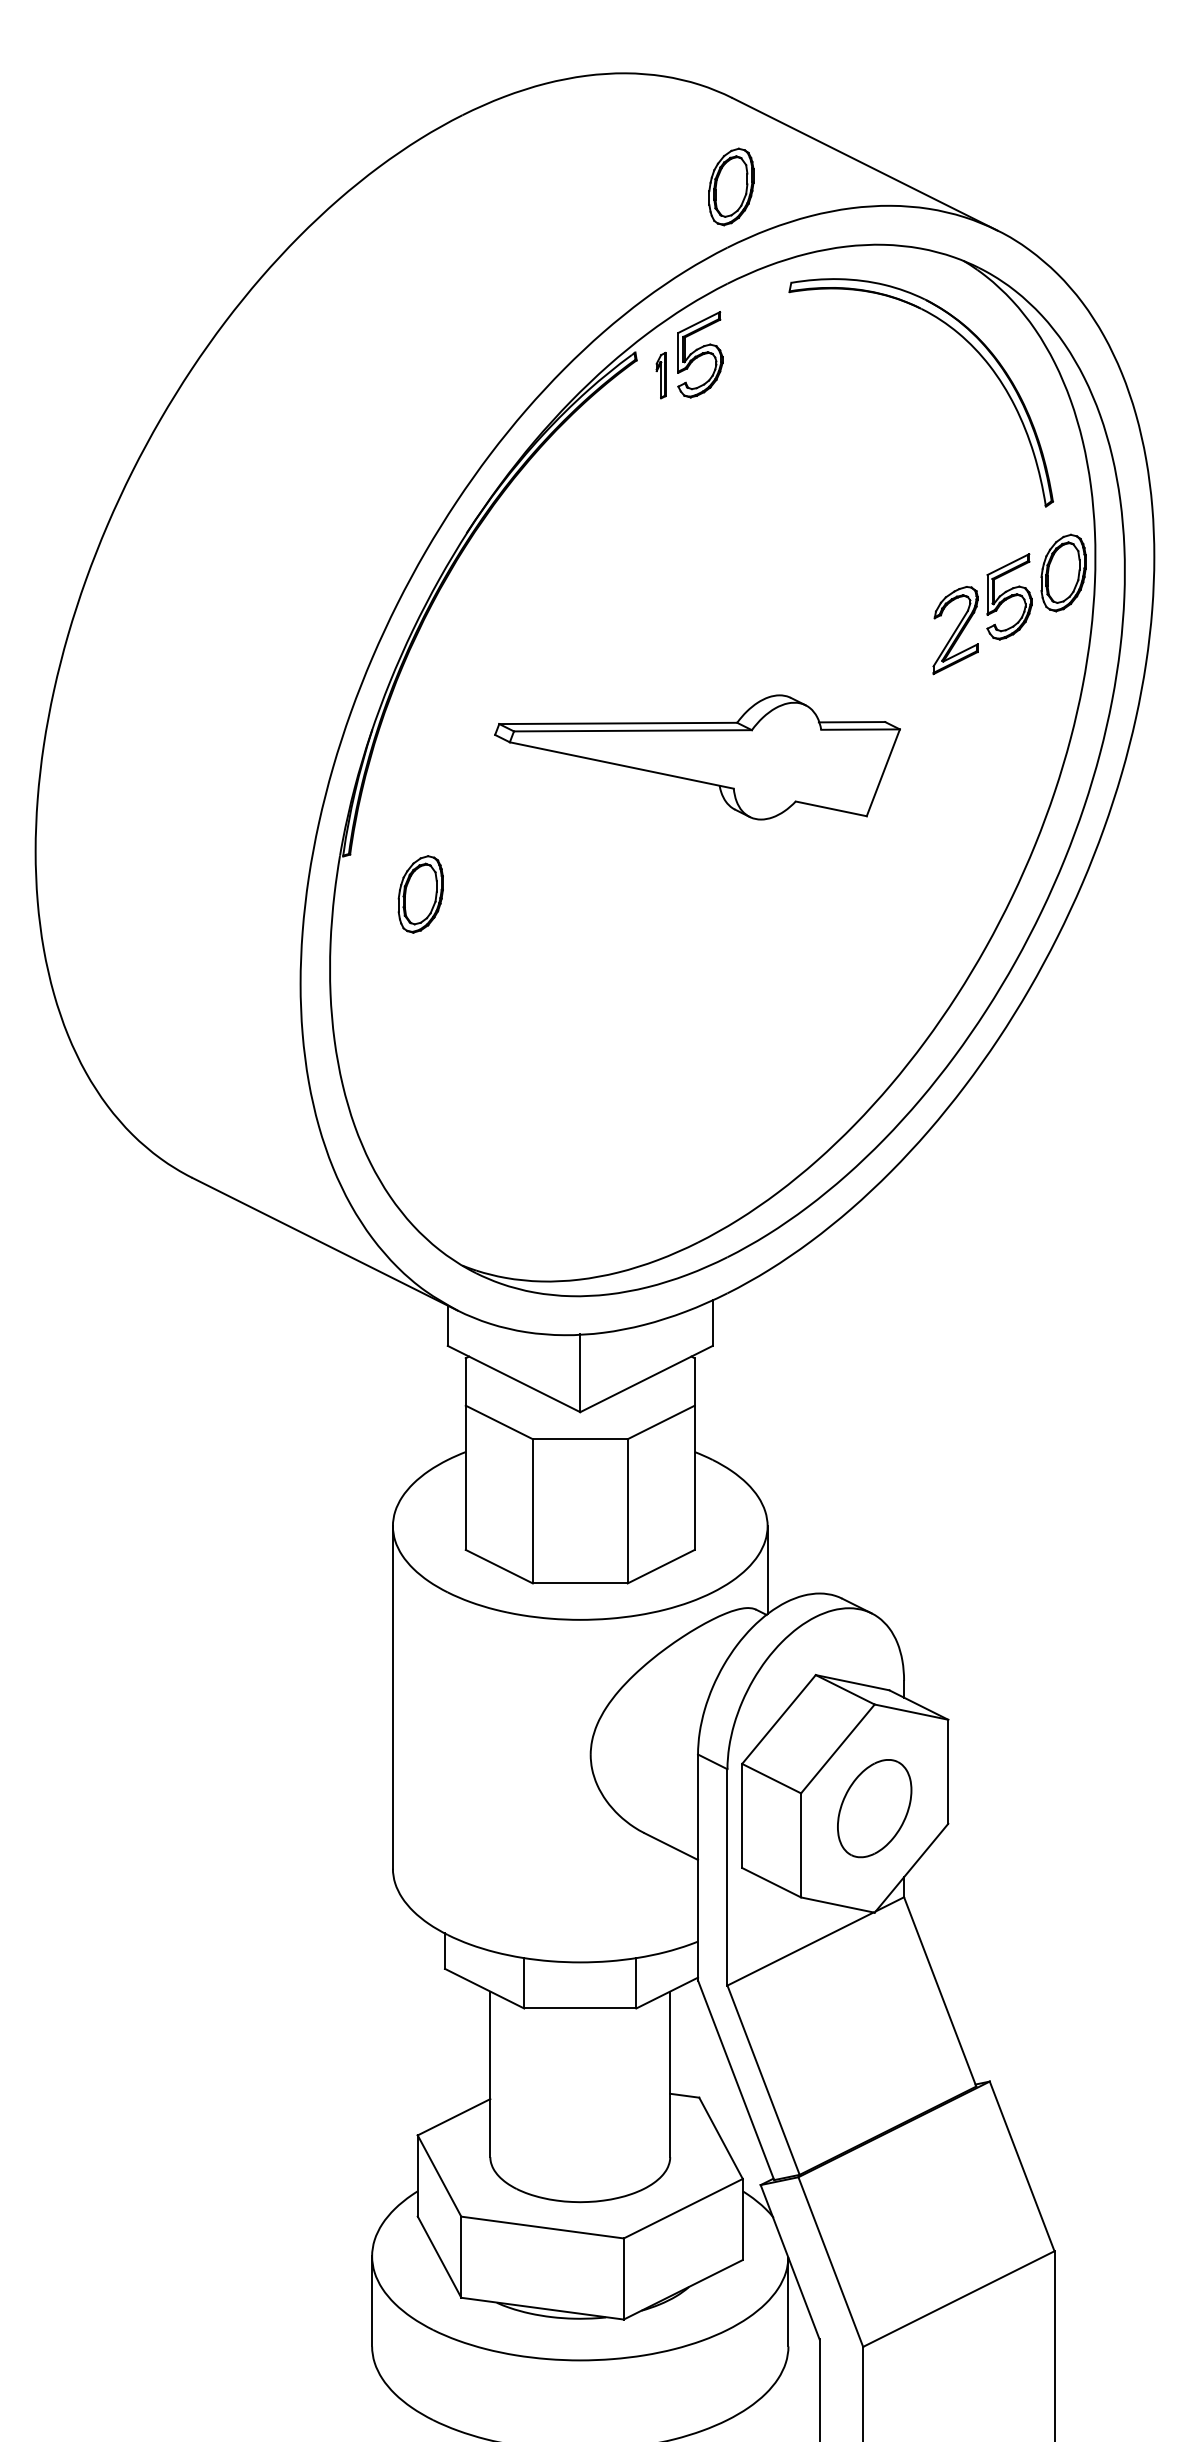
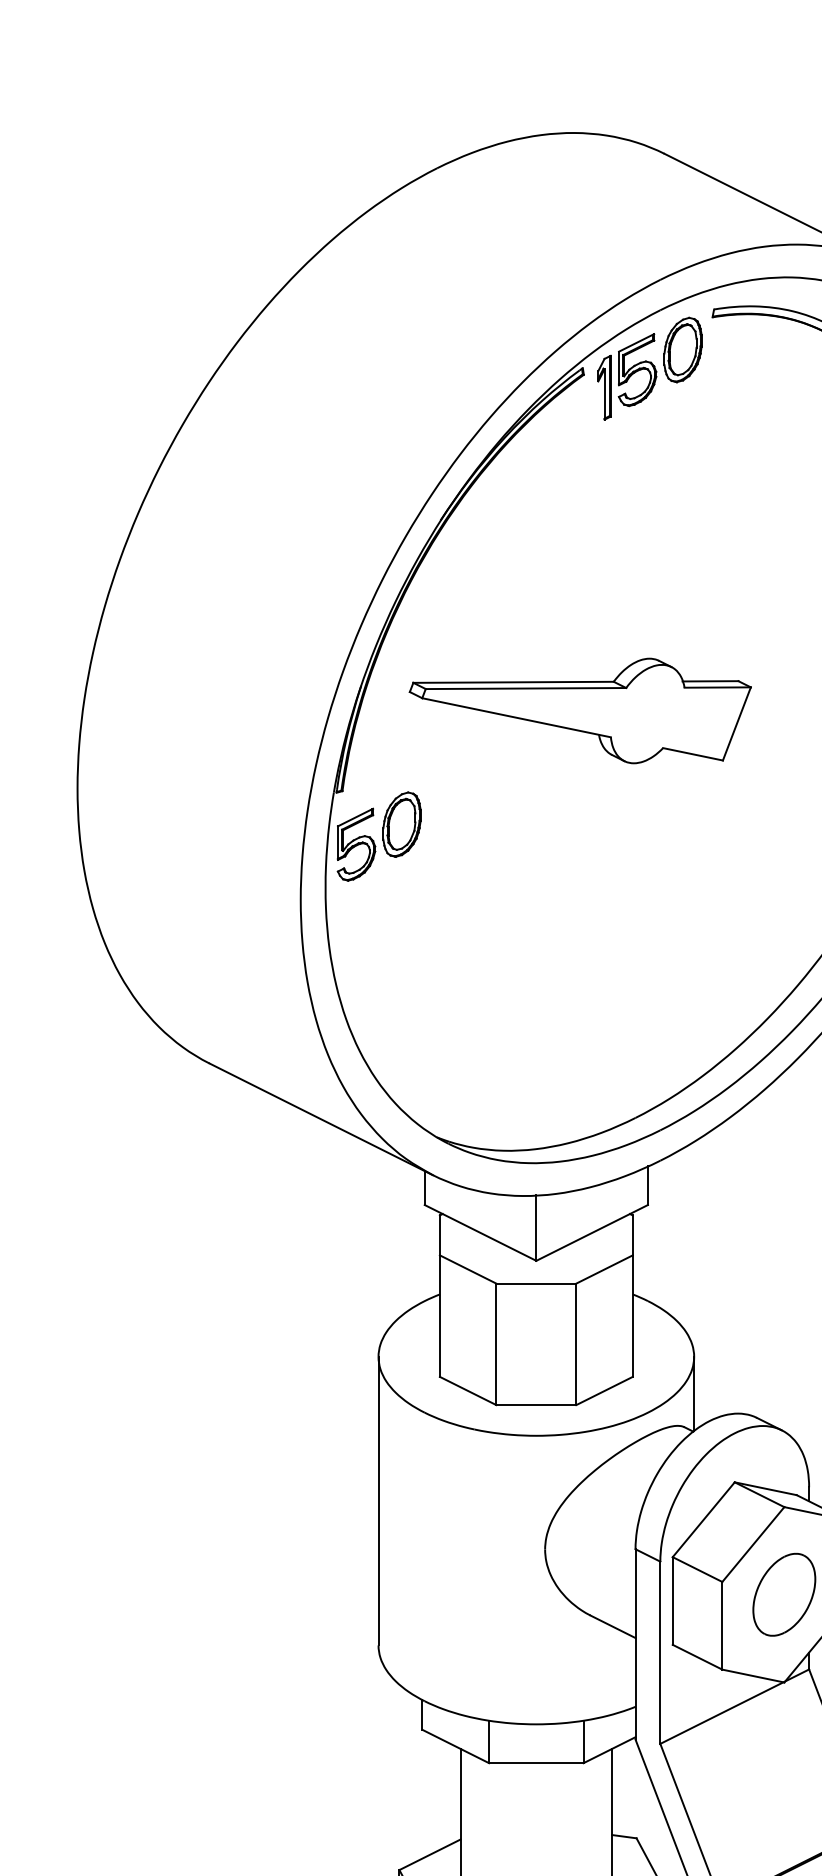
part: (731, 186) -> (683, 349), moved
part: (660, 375) -> (603, 387), size x1.67
part: (697, 757) -> (580, 711), moved
part: (366, 917) -> (356, 844), added

